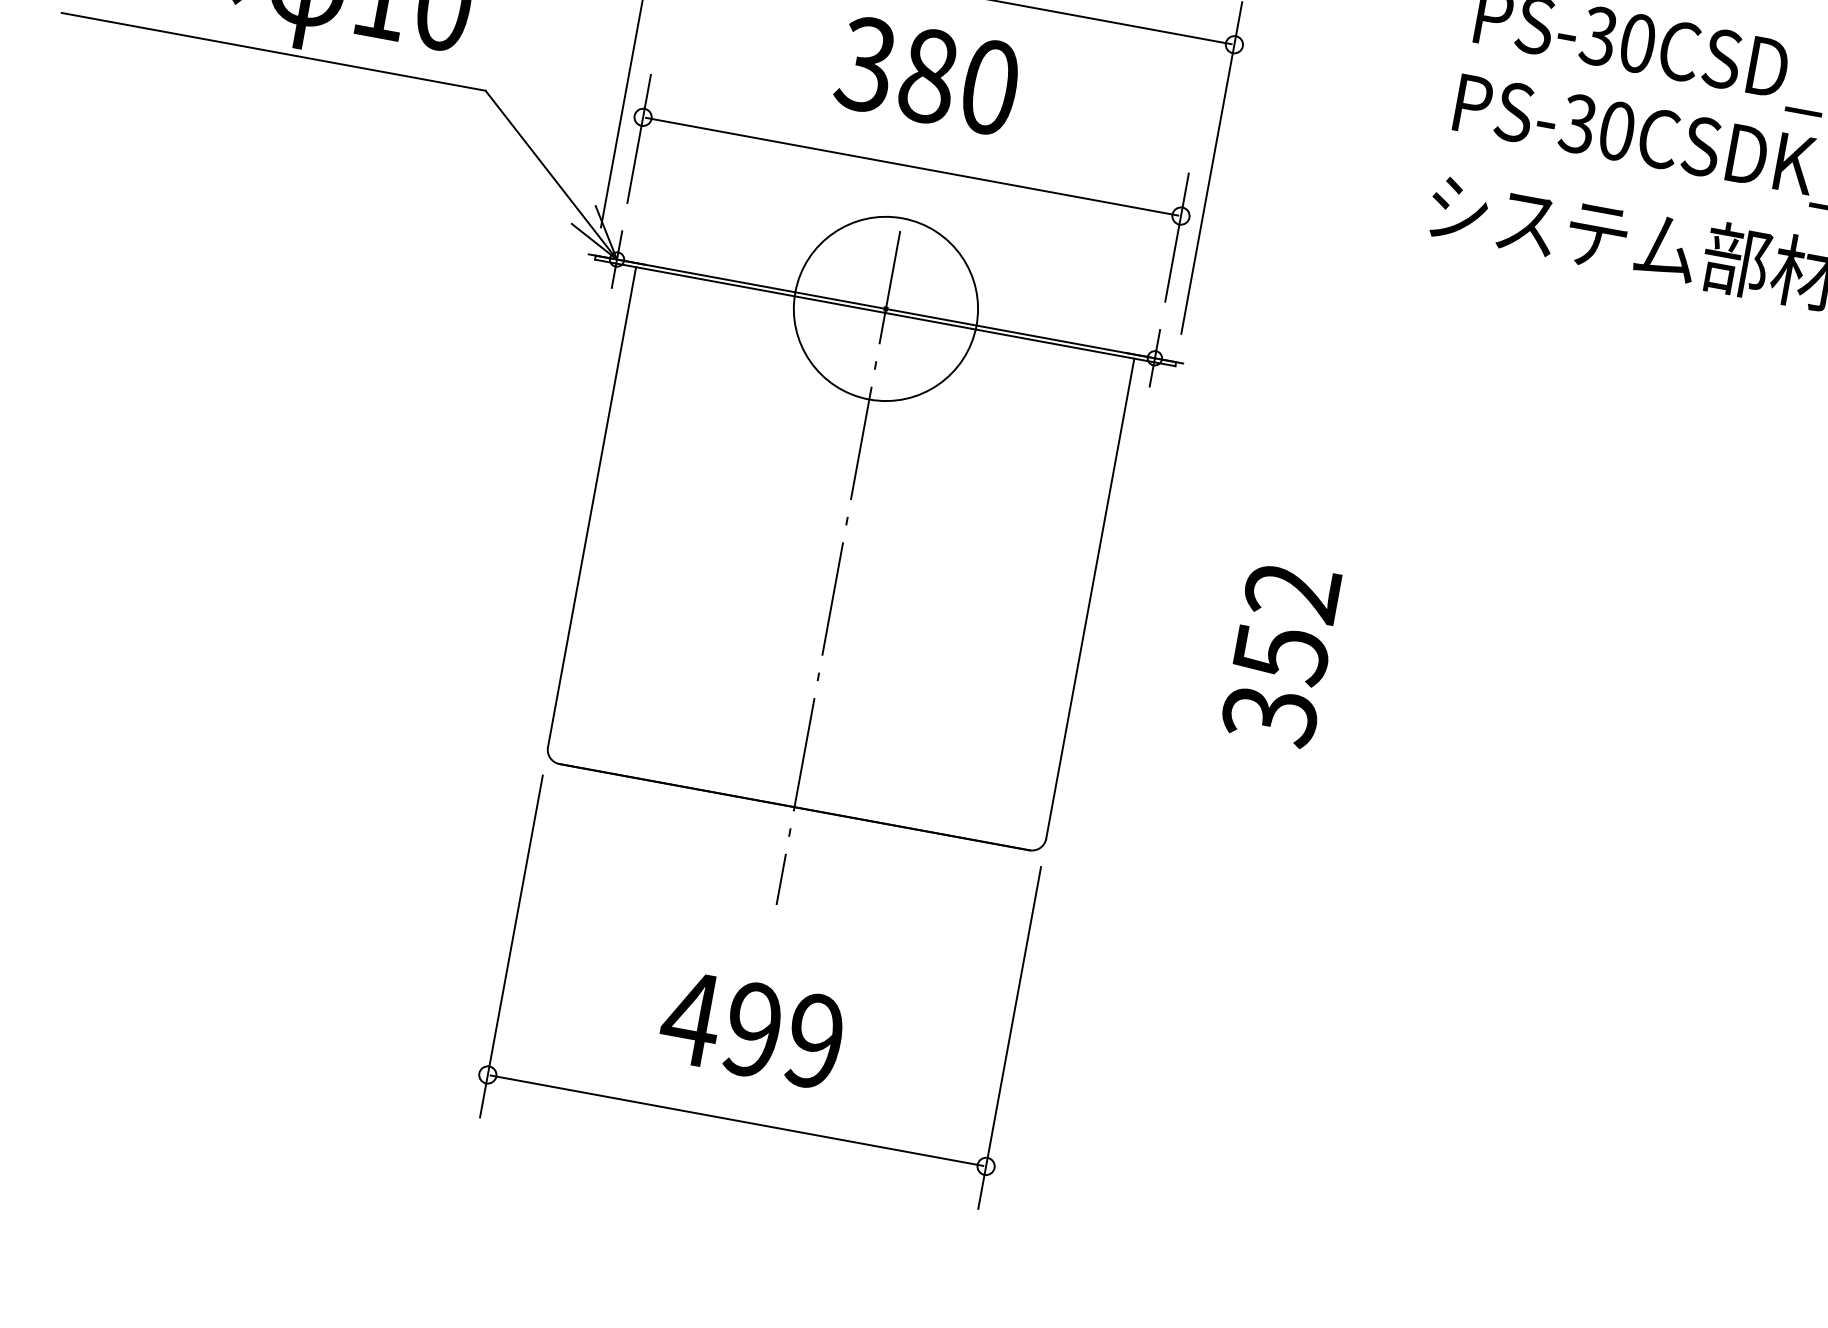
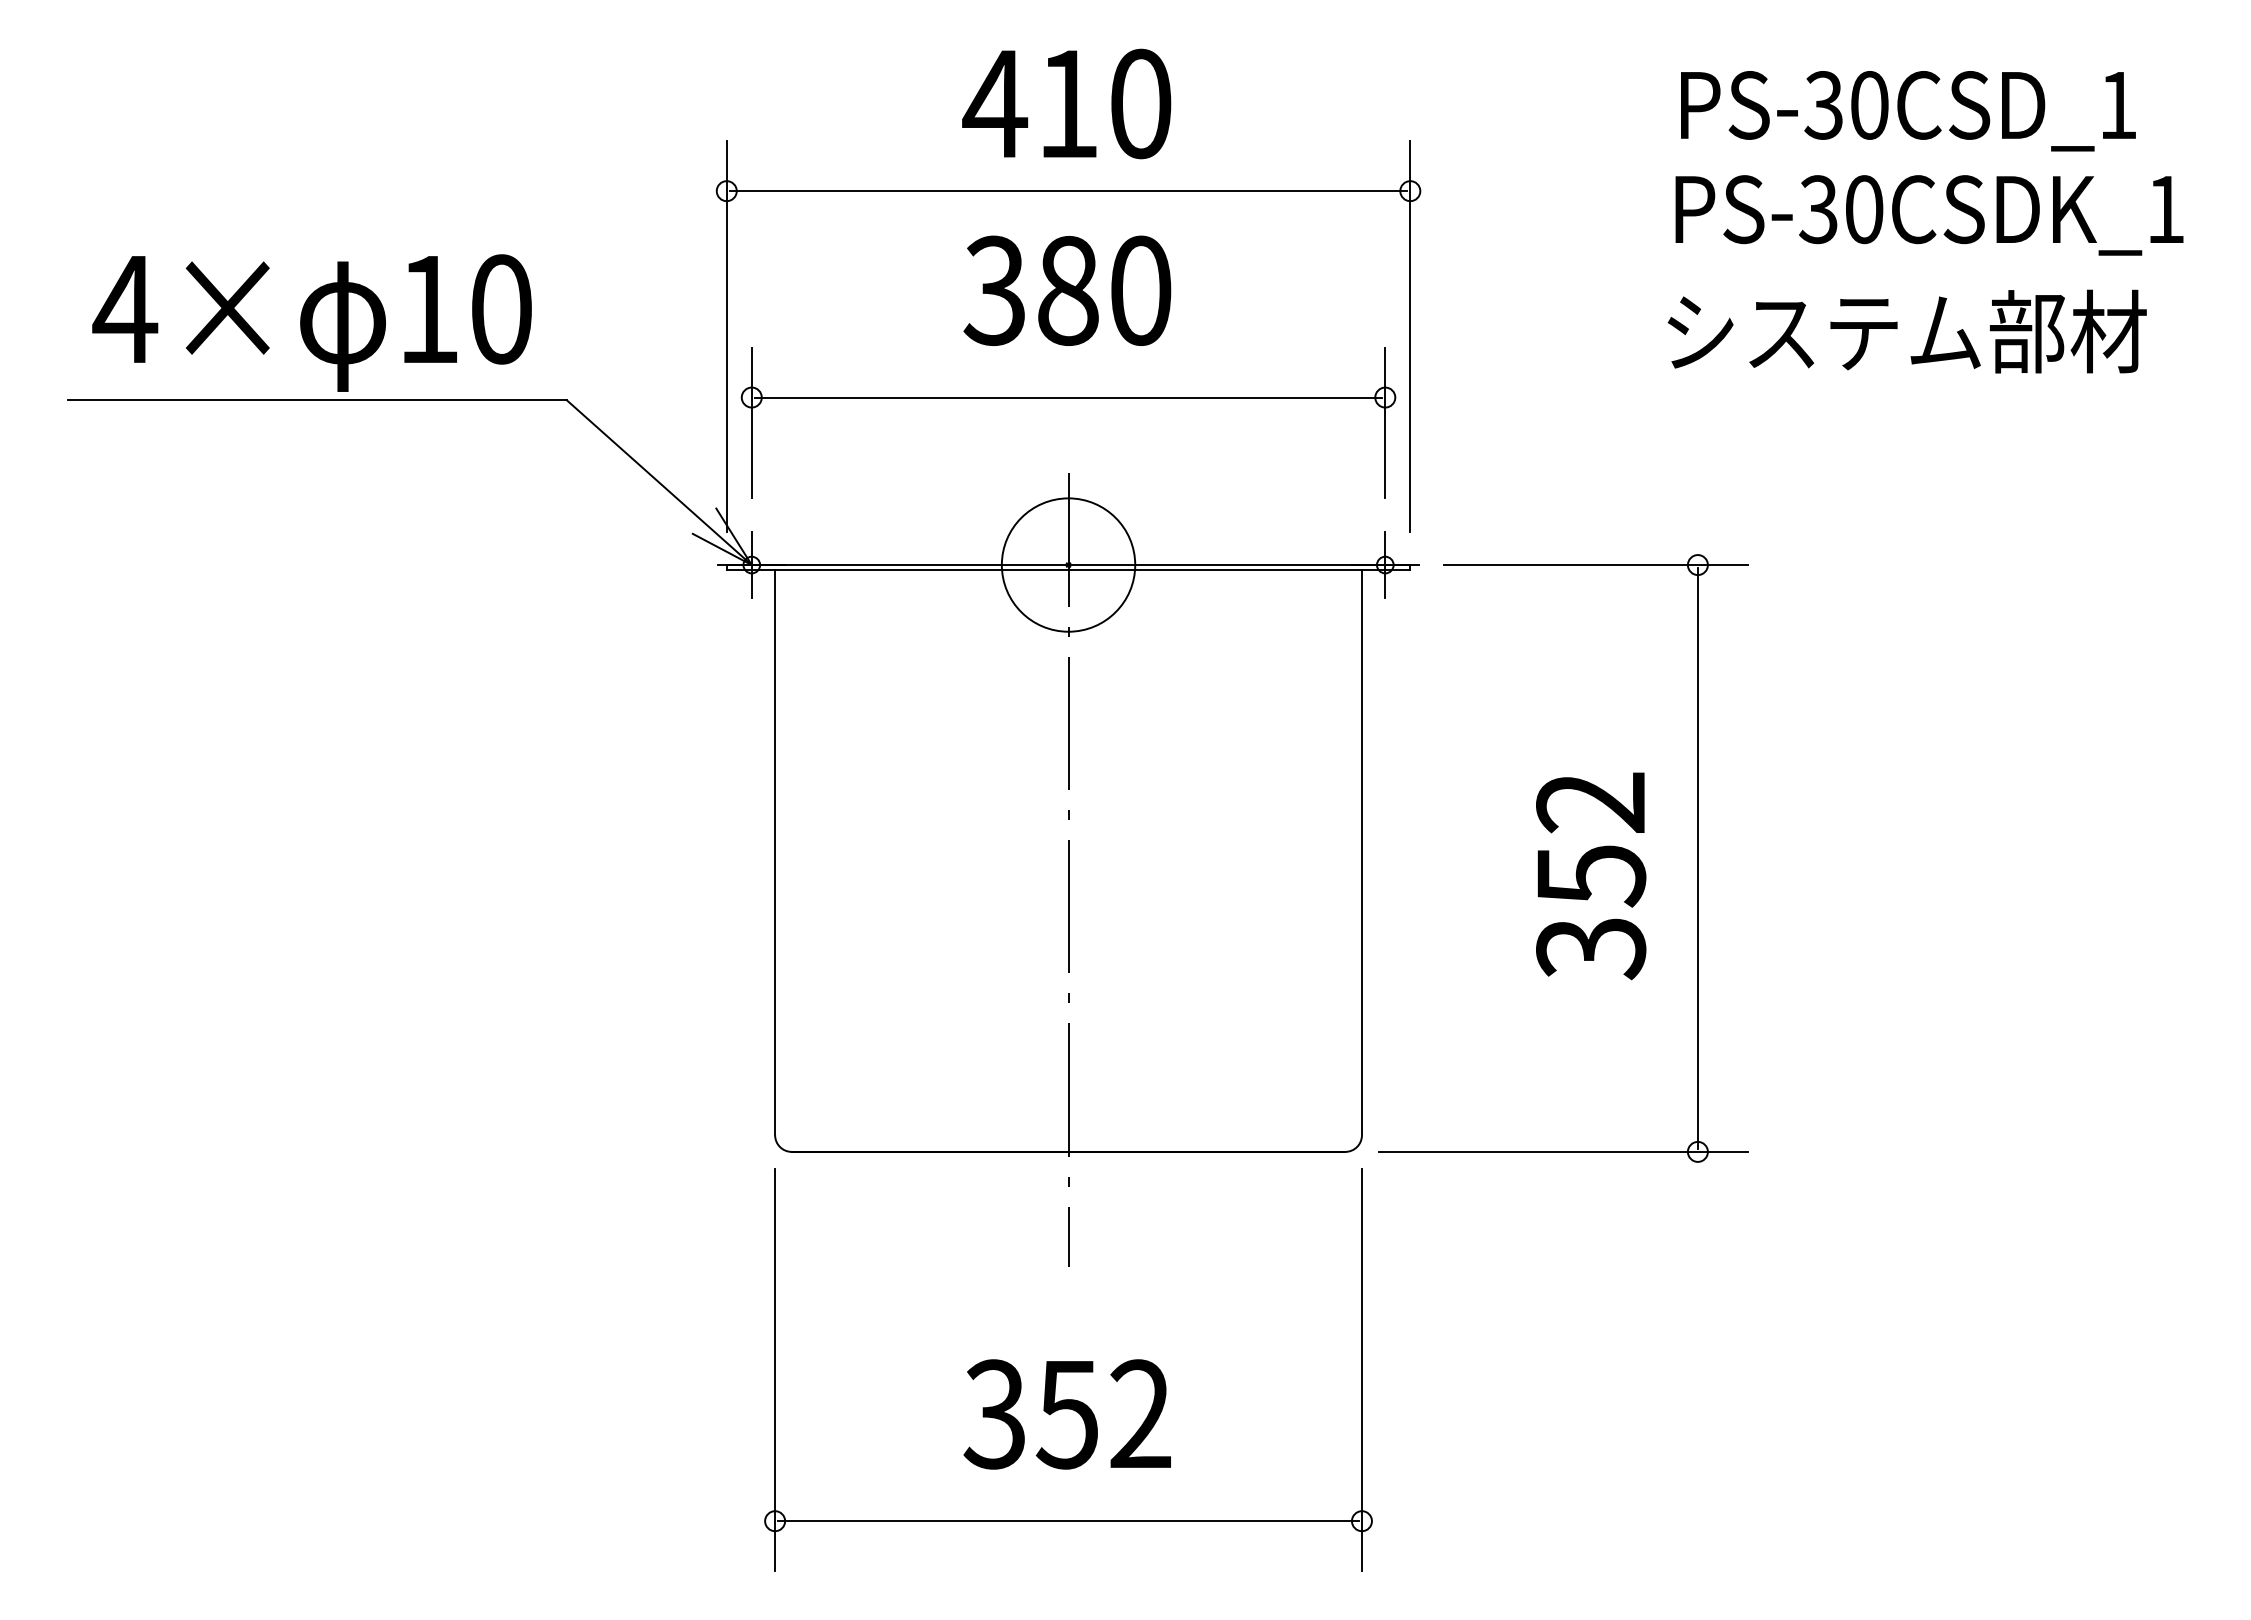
circle: (886, 308) -> (1068, 564), size x0.62
part: (1374, 656) -> (1697, 858), added
text: (751, 1029) -> (1066, 1414), 499 -> 352

